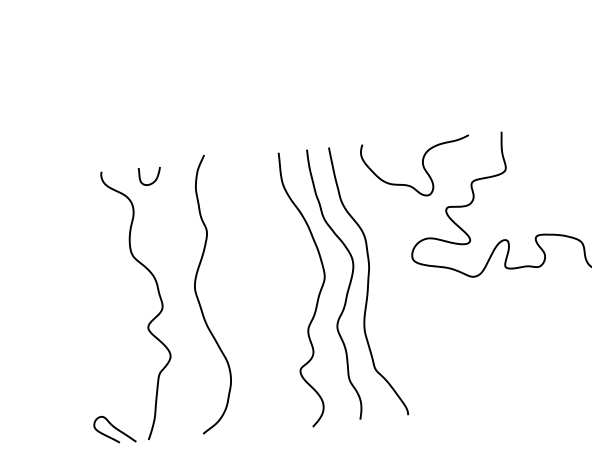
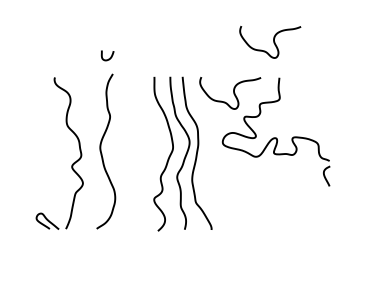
curve: (484, 69) -> (273, 42), added
curve: (153, 179) -> (109, 57), moved

